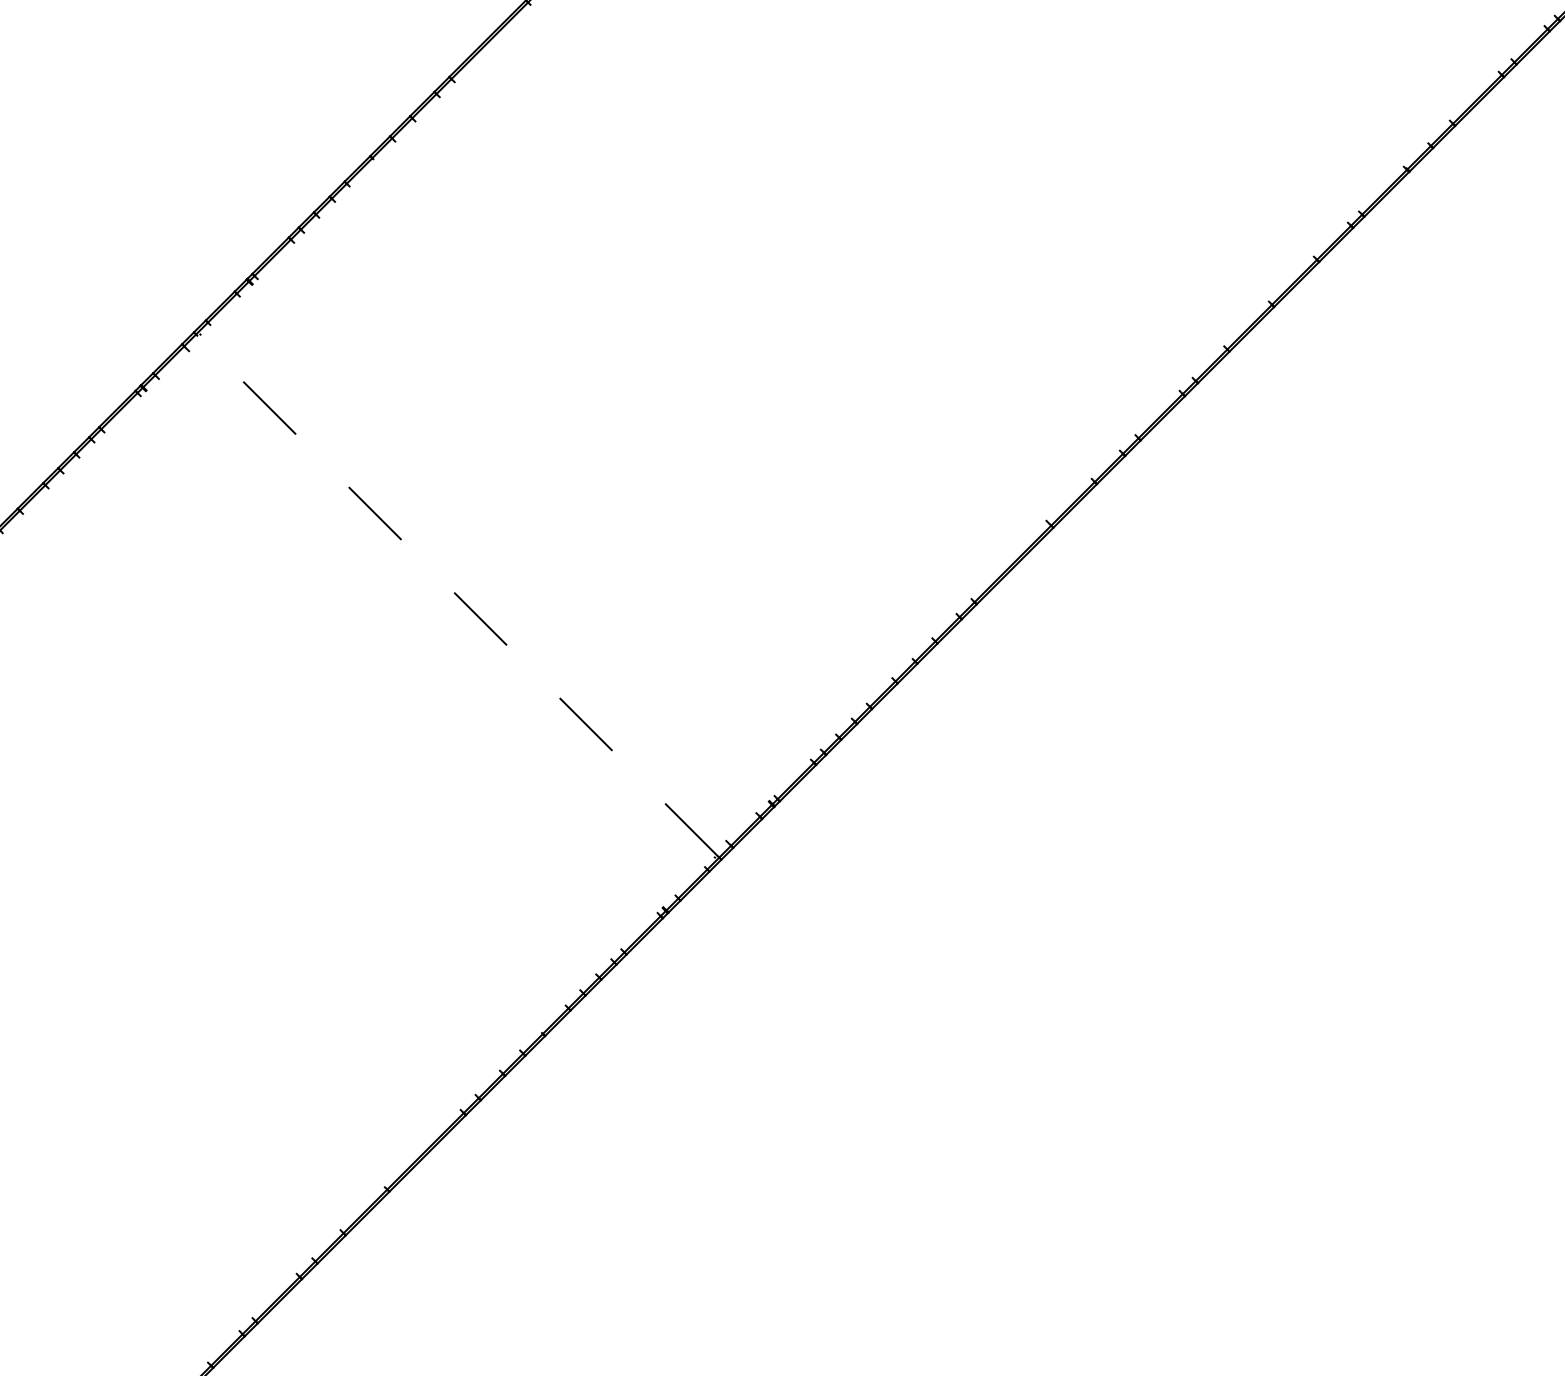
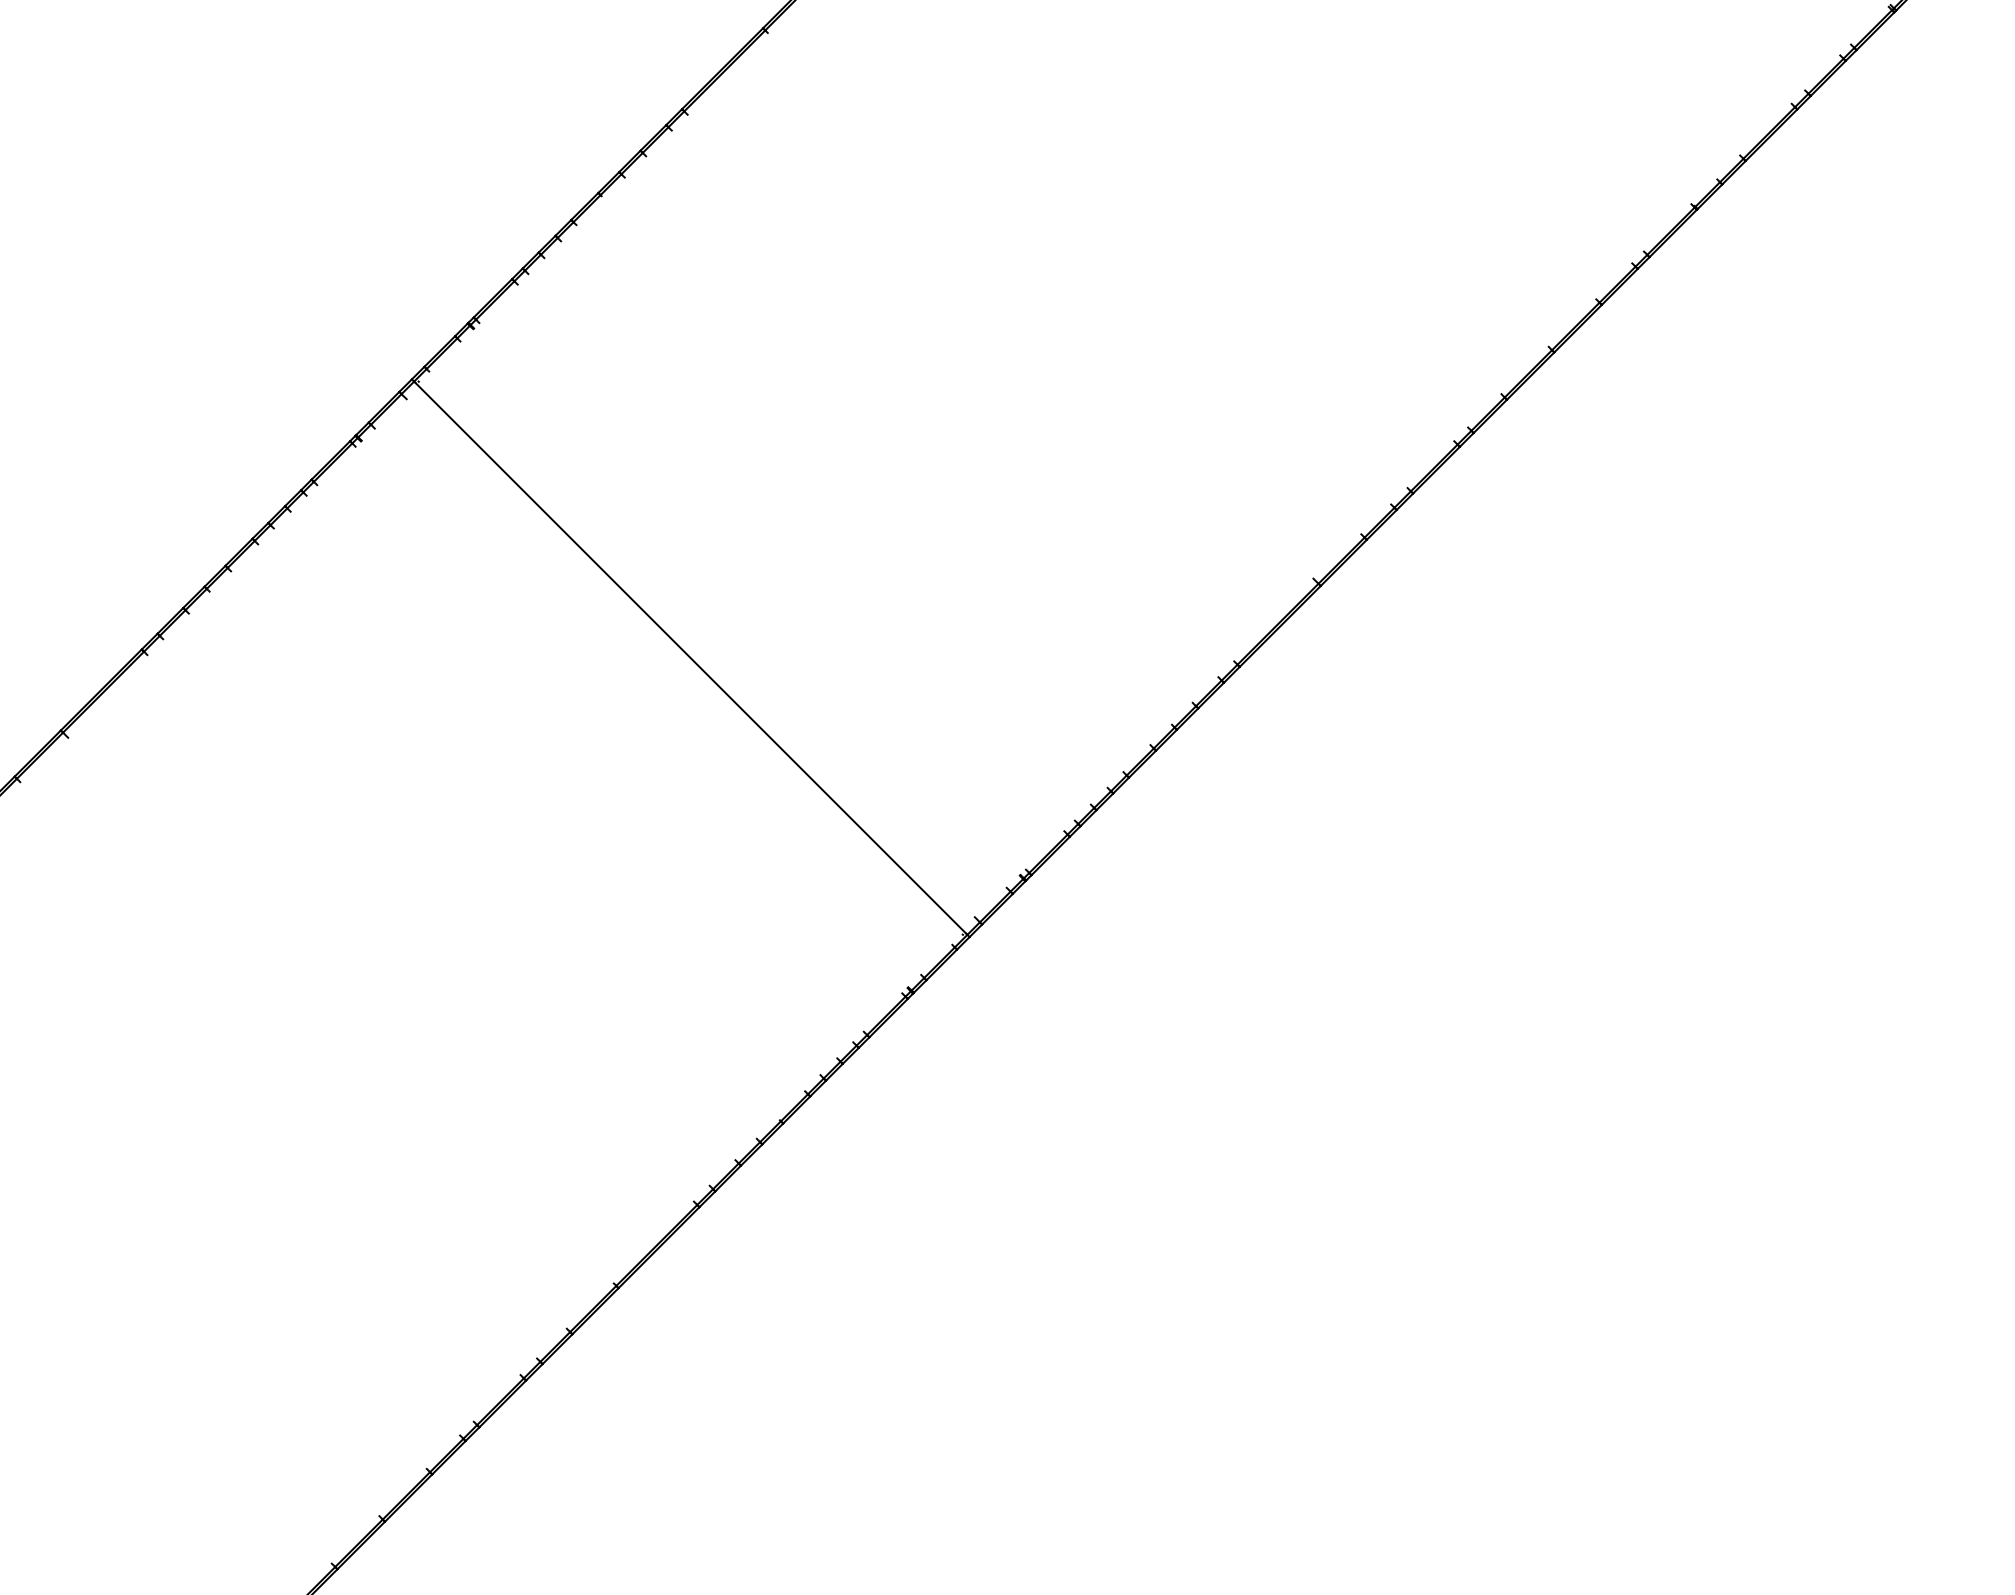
line: (457, 595) -> (690, 657), dashed -> solid

